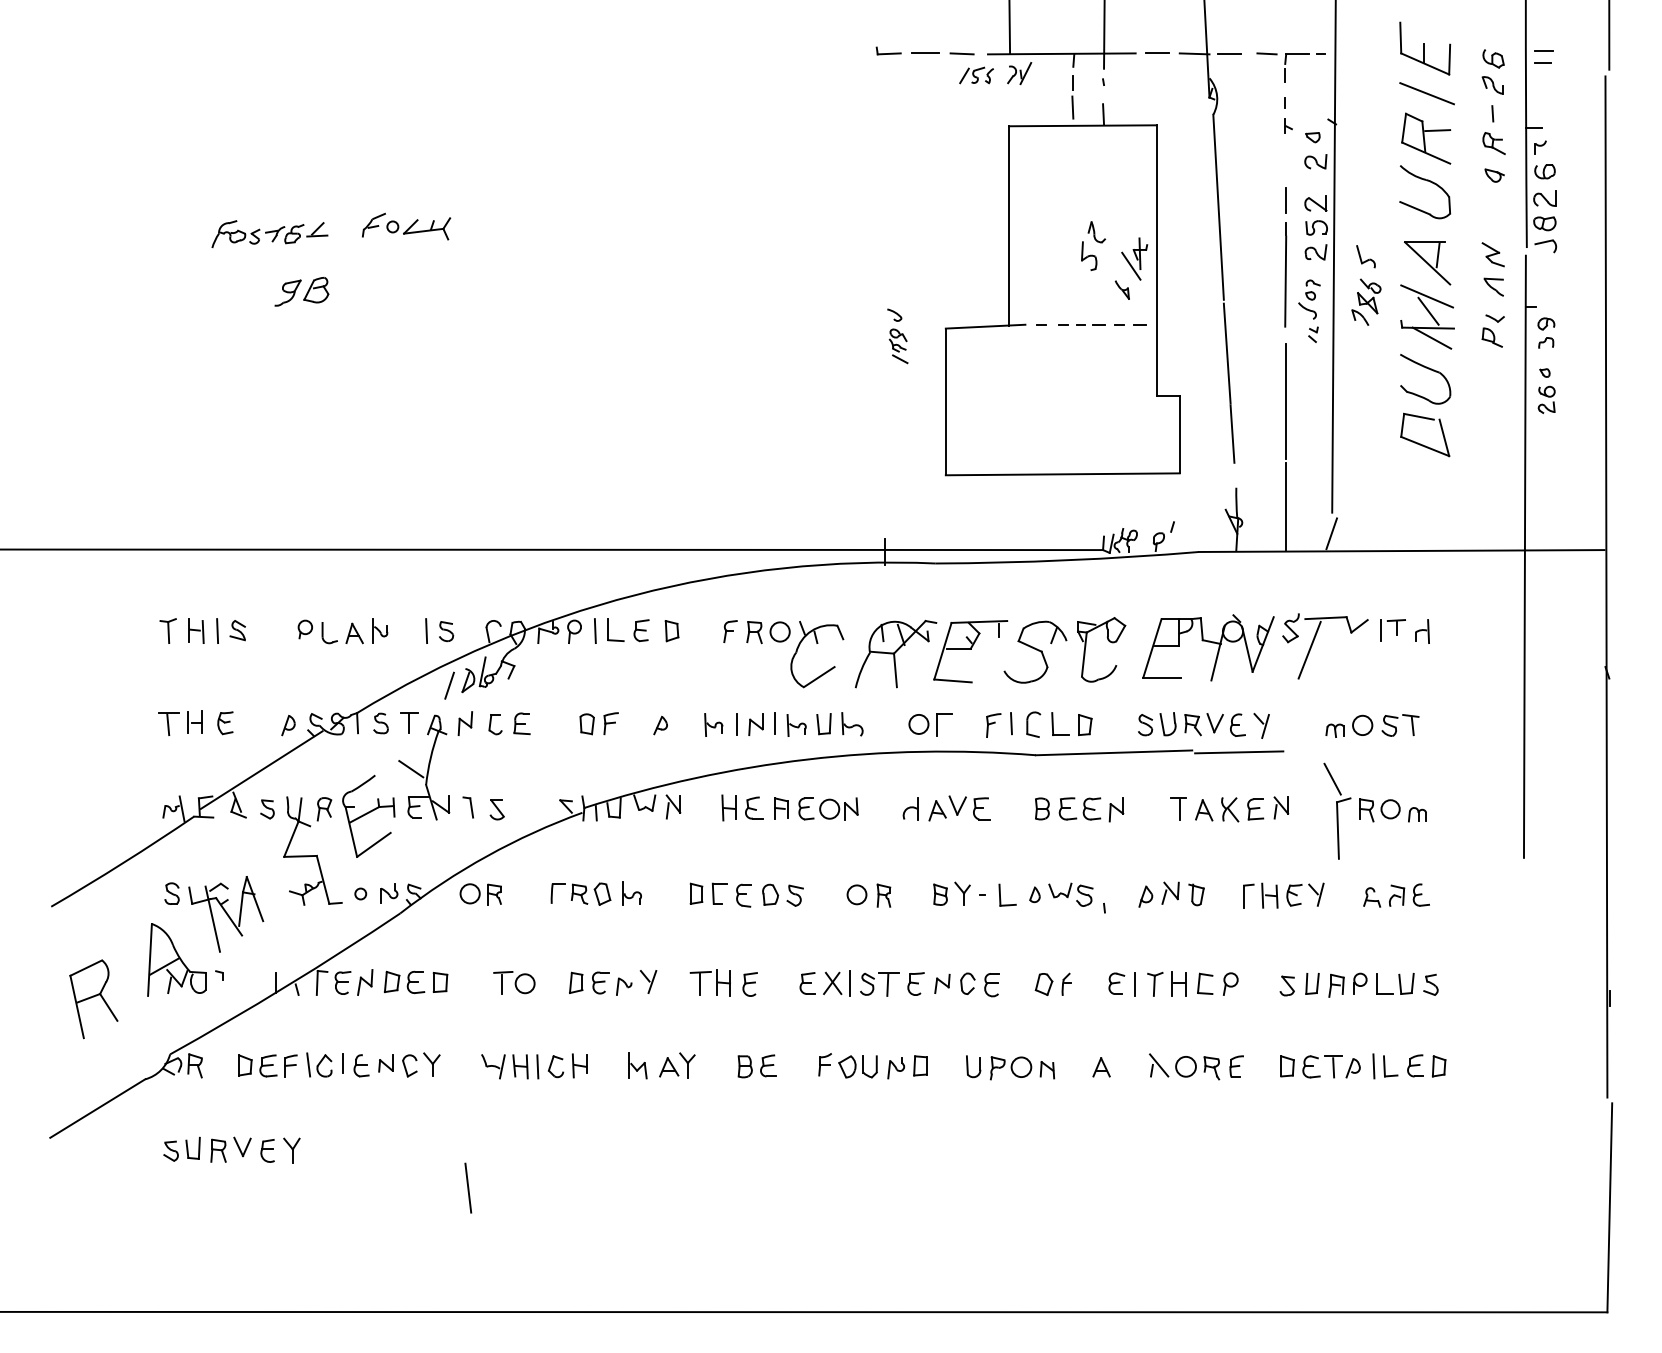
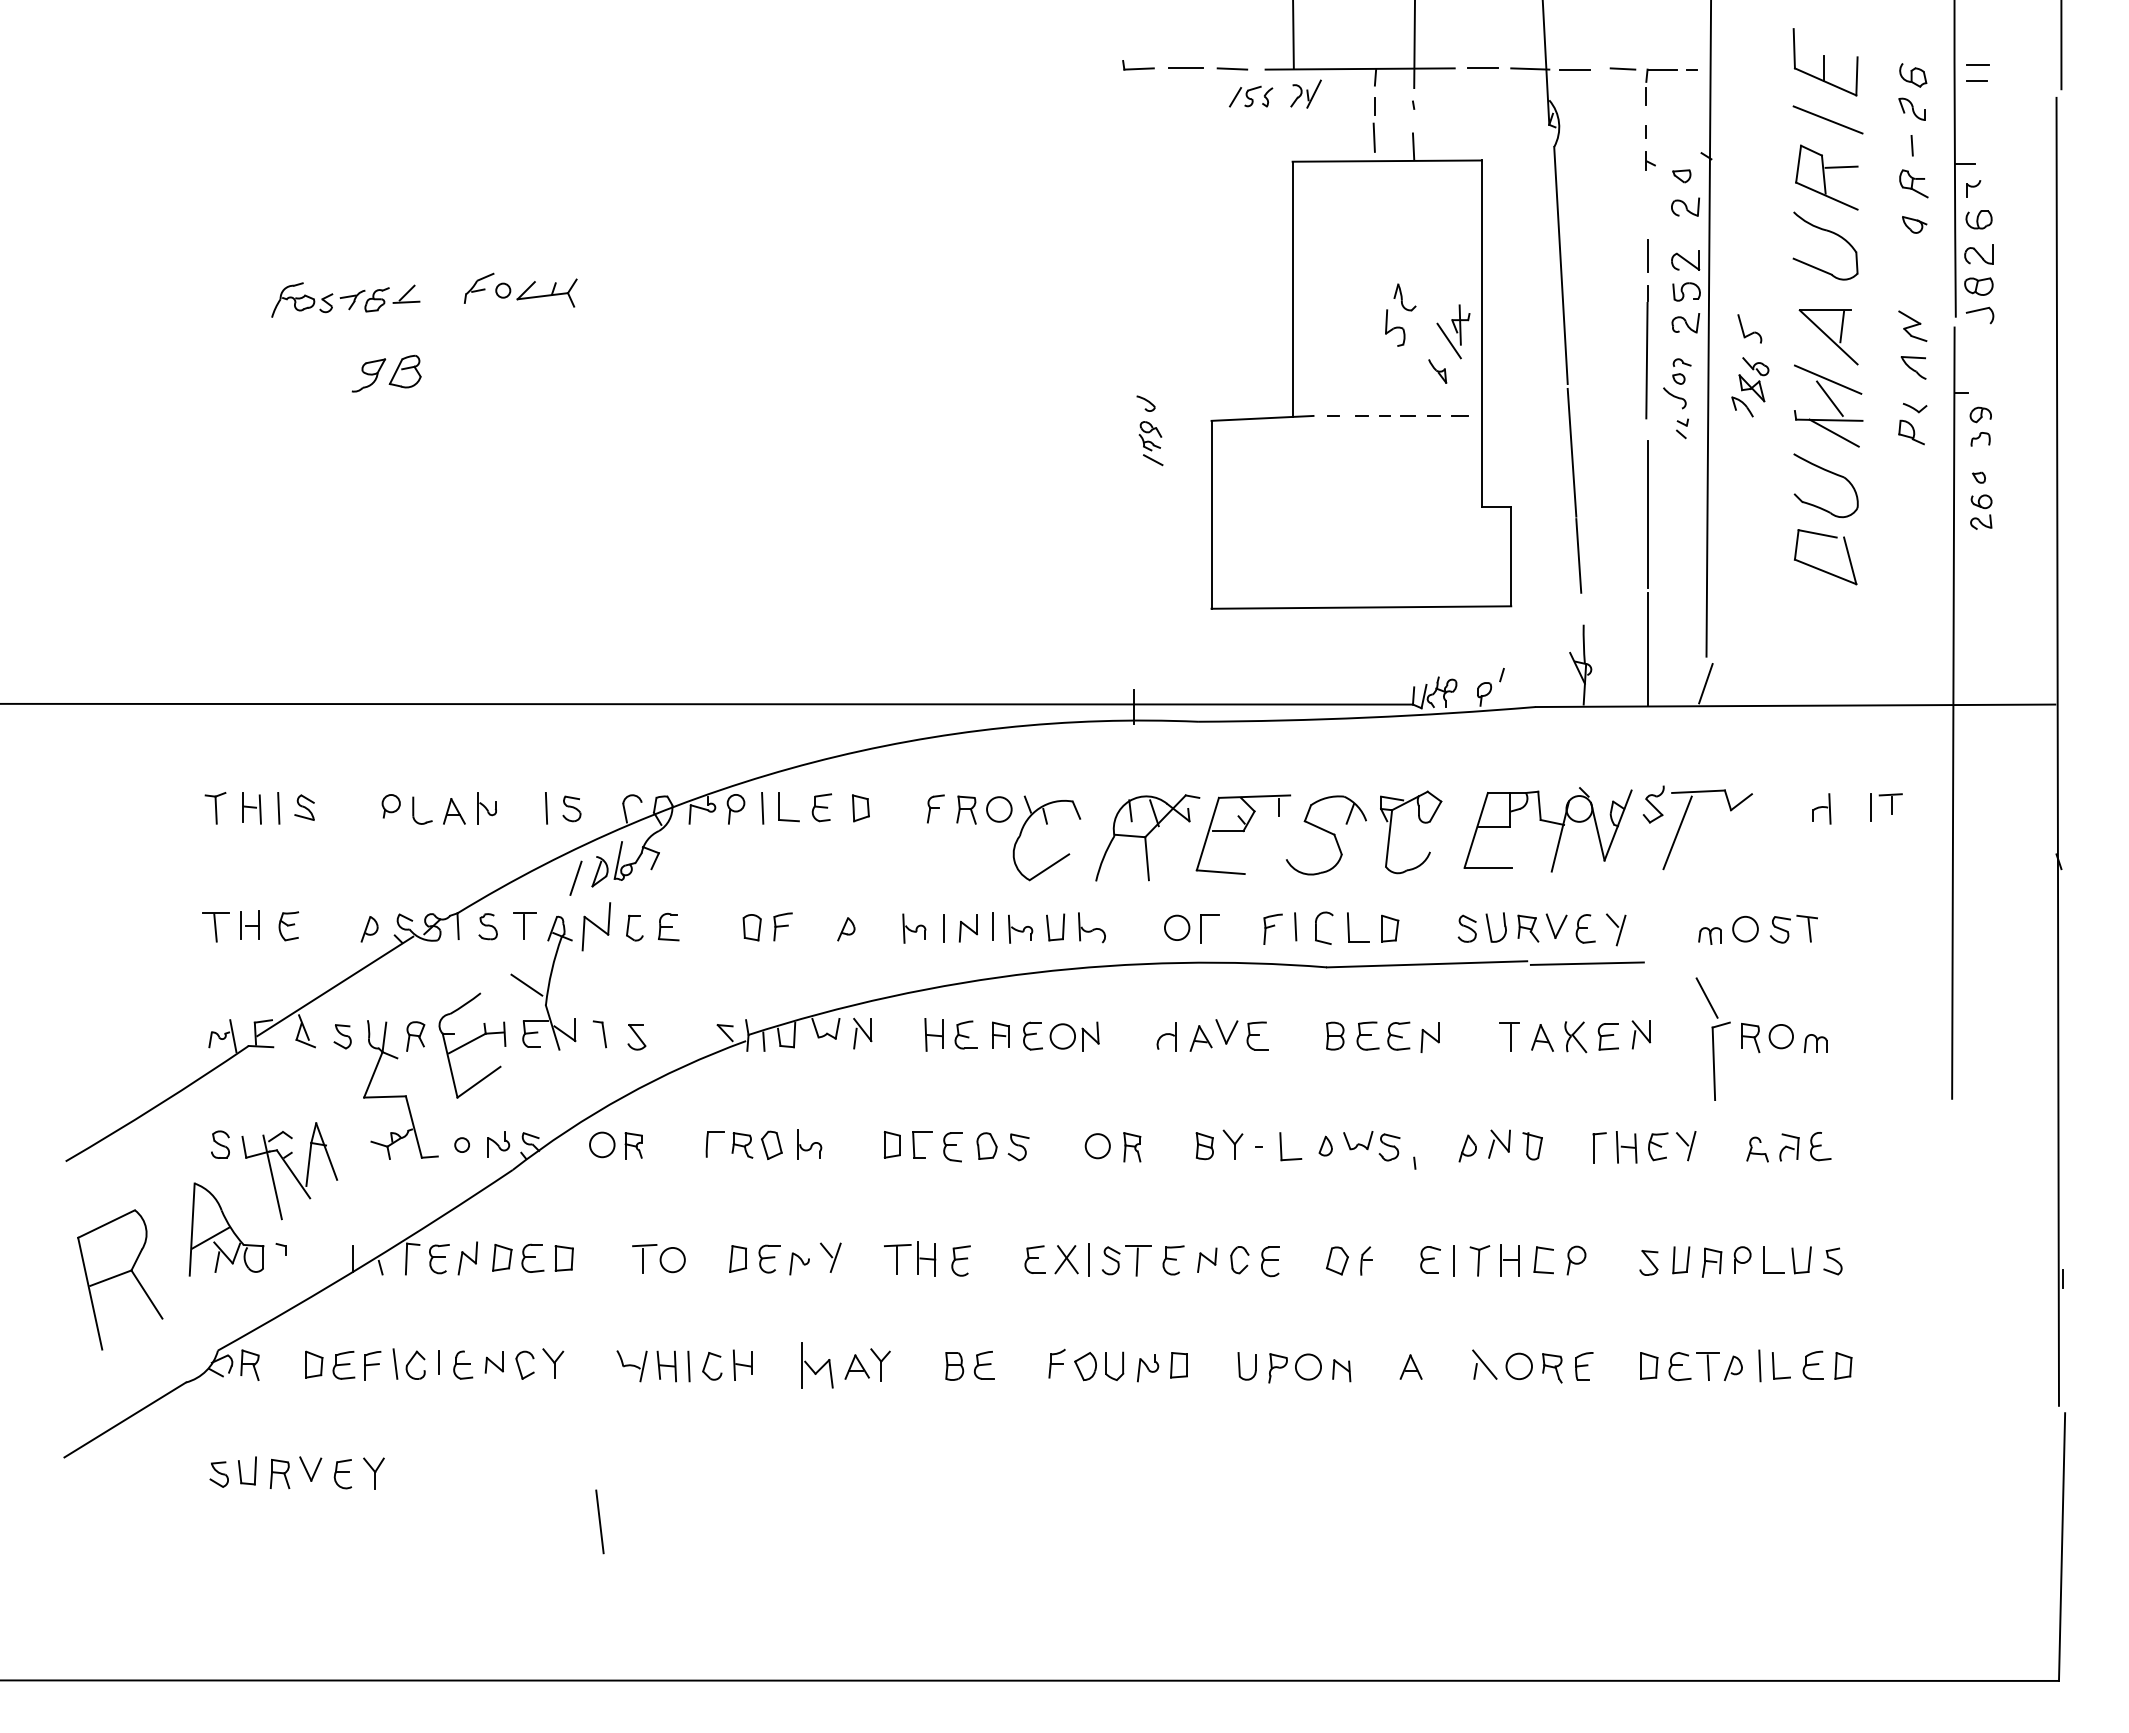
part: (1393, 630) -> (1886, 807), moved
part: (464, 723) -> (595, 926), size x1.6
part: (94, 998) -> (120, 1279), size x1.4
part: (638, 1066) -> (817, 1365), size x1.4

